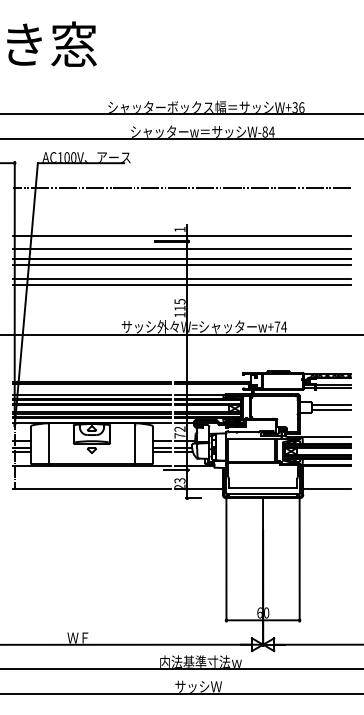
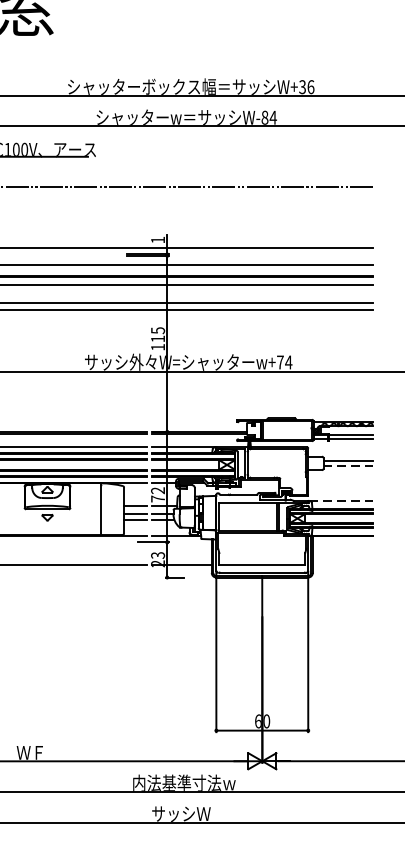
line: (331, 409) -> (348, 465), solid -> dashed
line: (326, 437) -> (341, 501), solid -> dashed
line: (327, 488) -> (343, 565), removed

